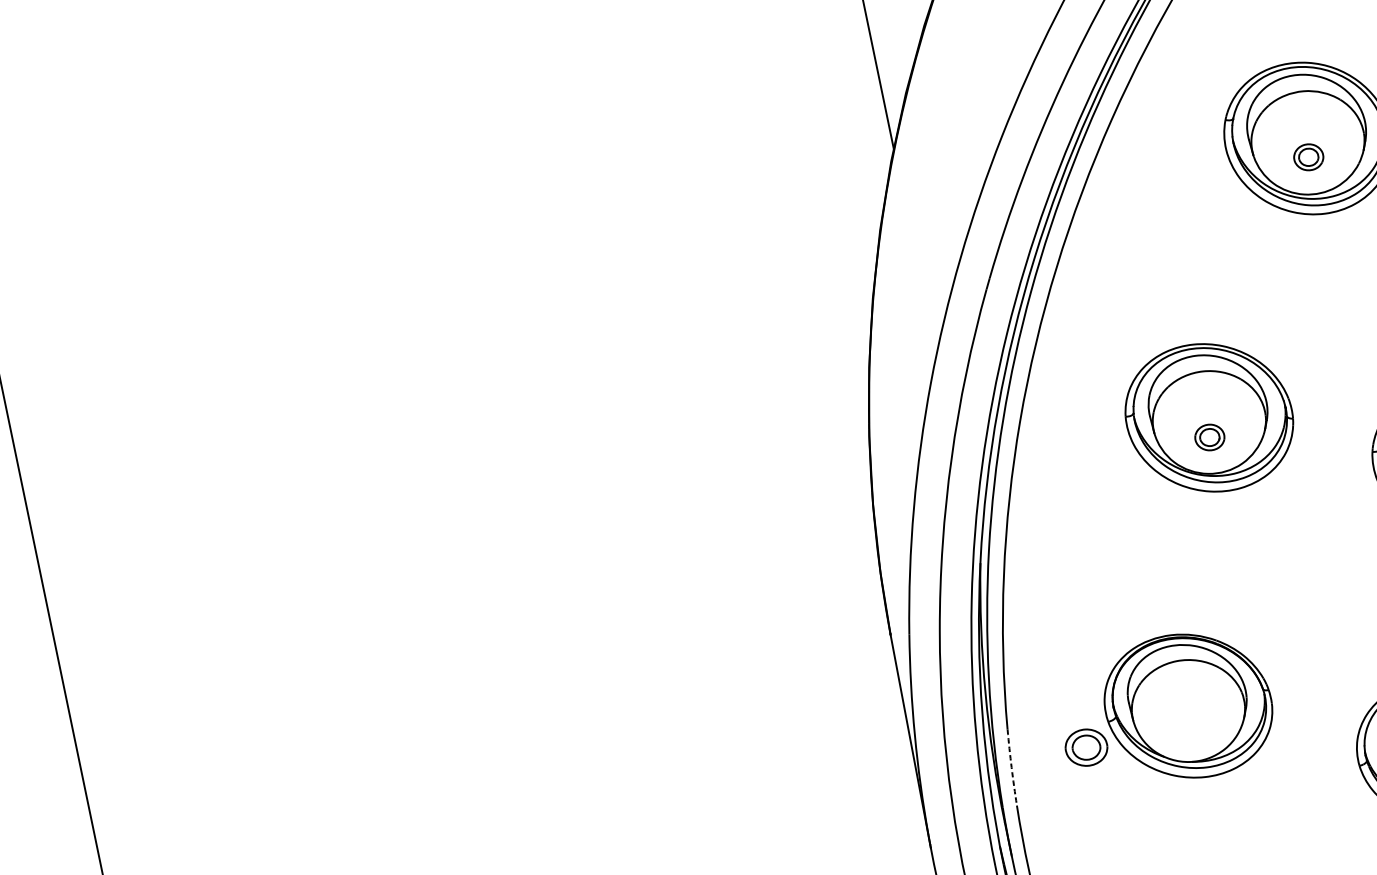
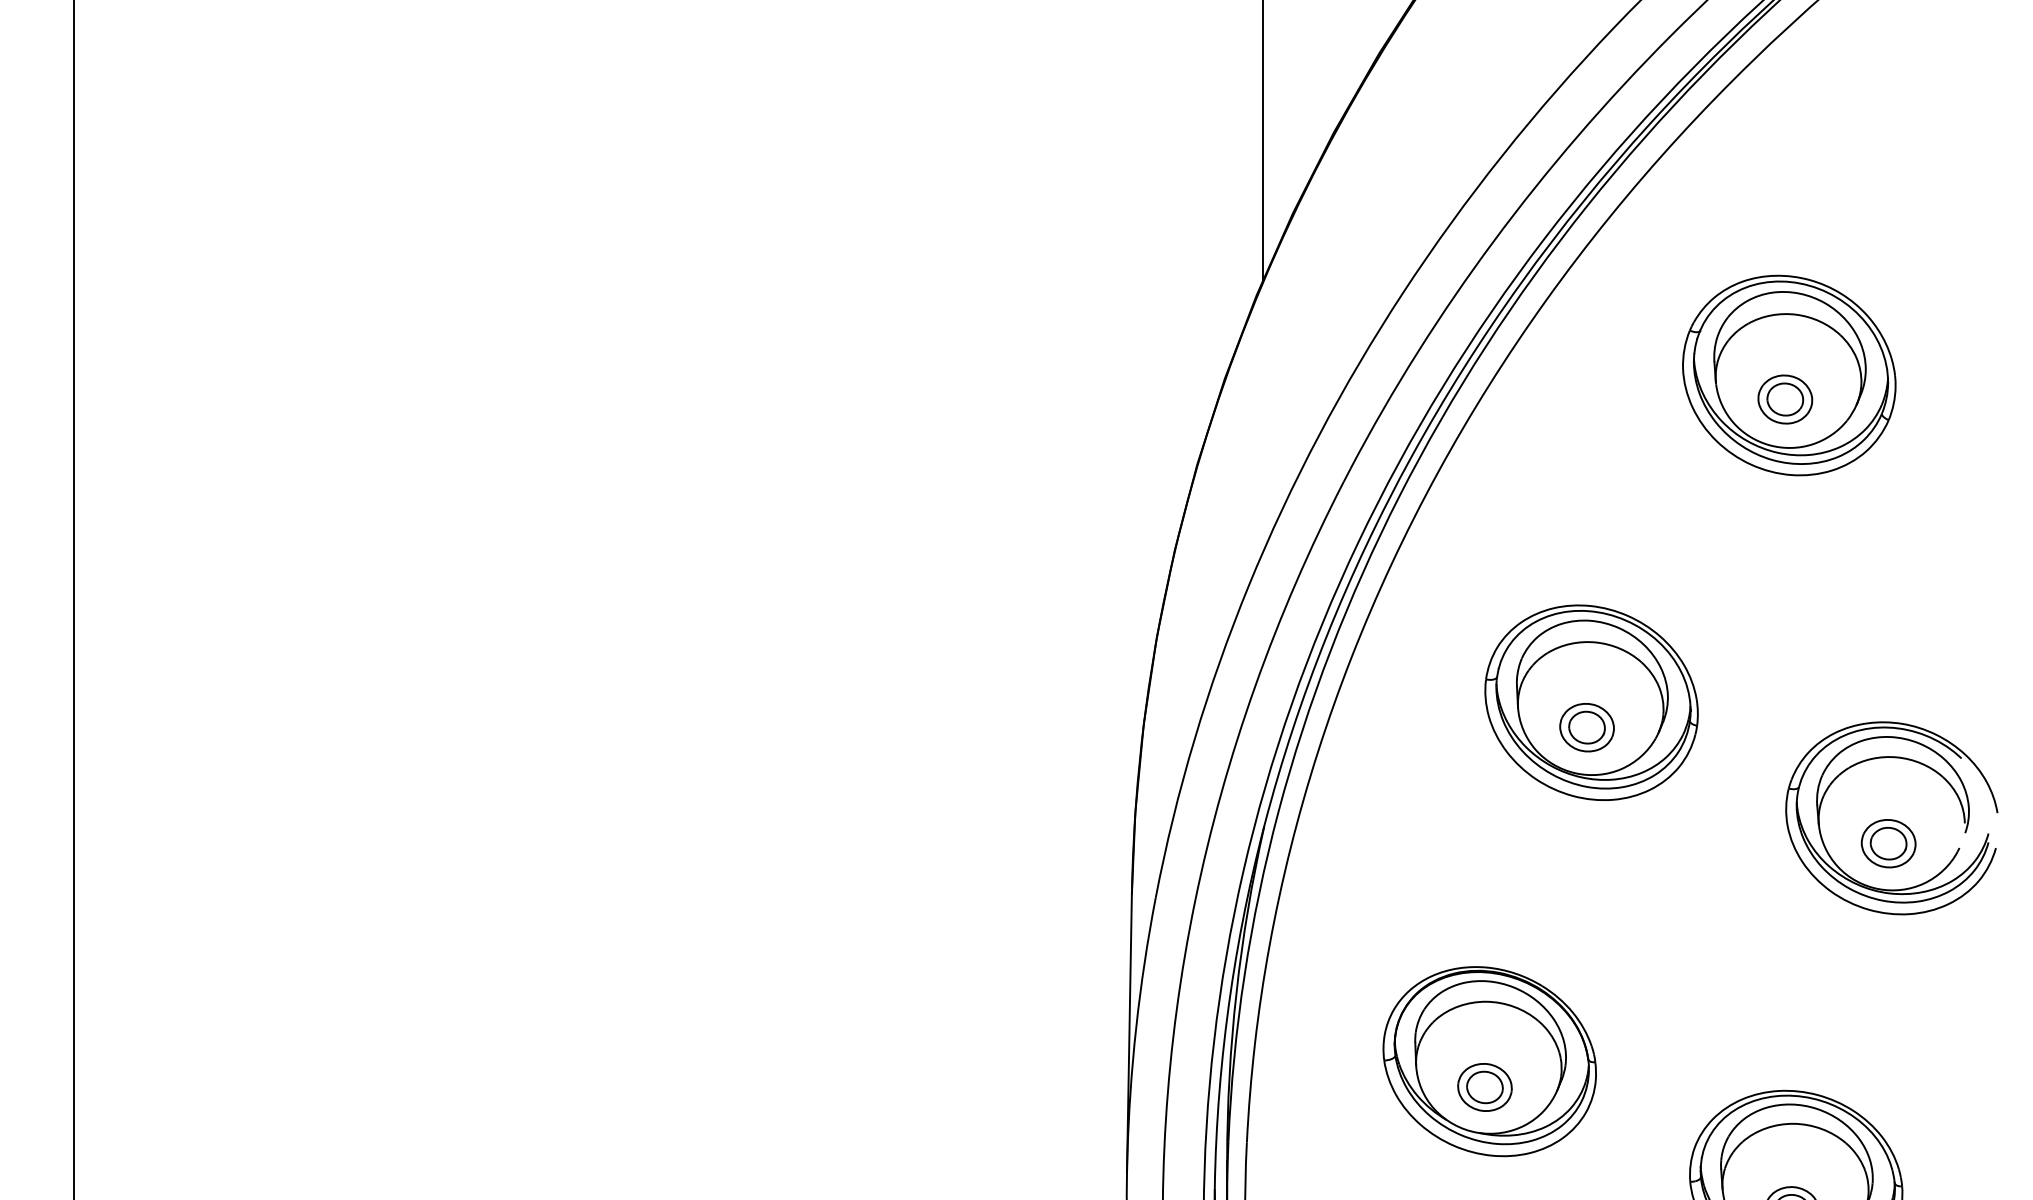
part: (1308, 157) -> (1785, 399), size x1.43
part: (1209, 437) -> (1586, 727), size x1.43
part: (1086, 747) -> (1484, 1087), moved
arc: (1011, 767) -> (1250, 1093), dashed -> solid

